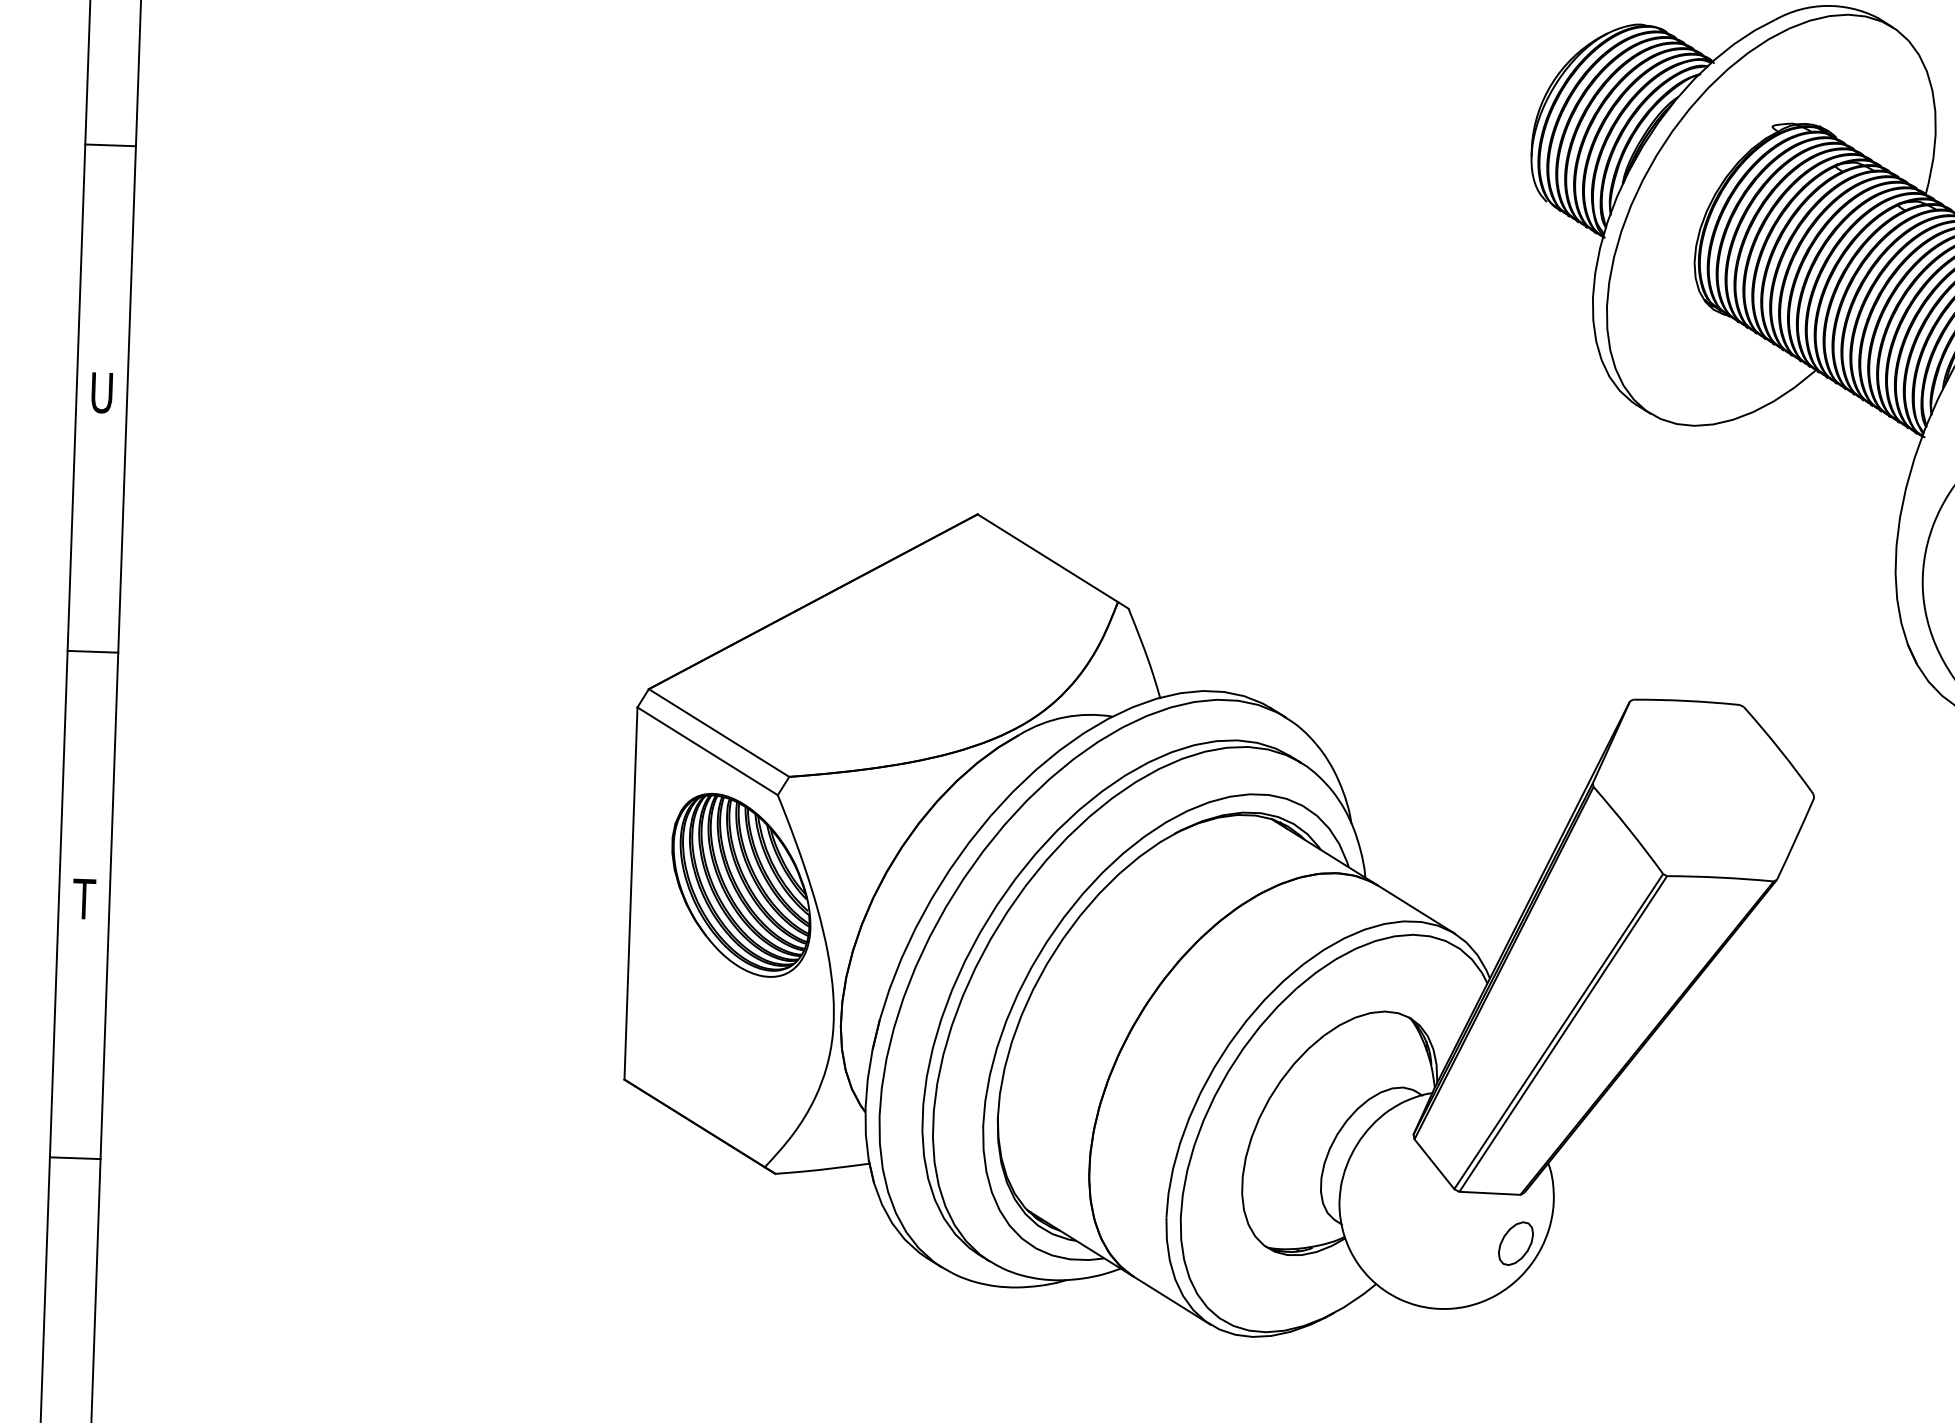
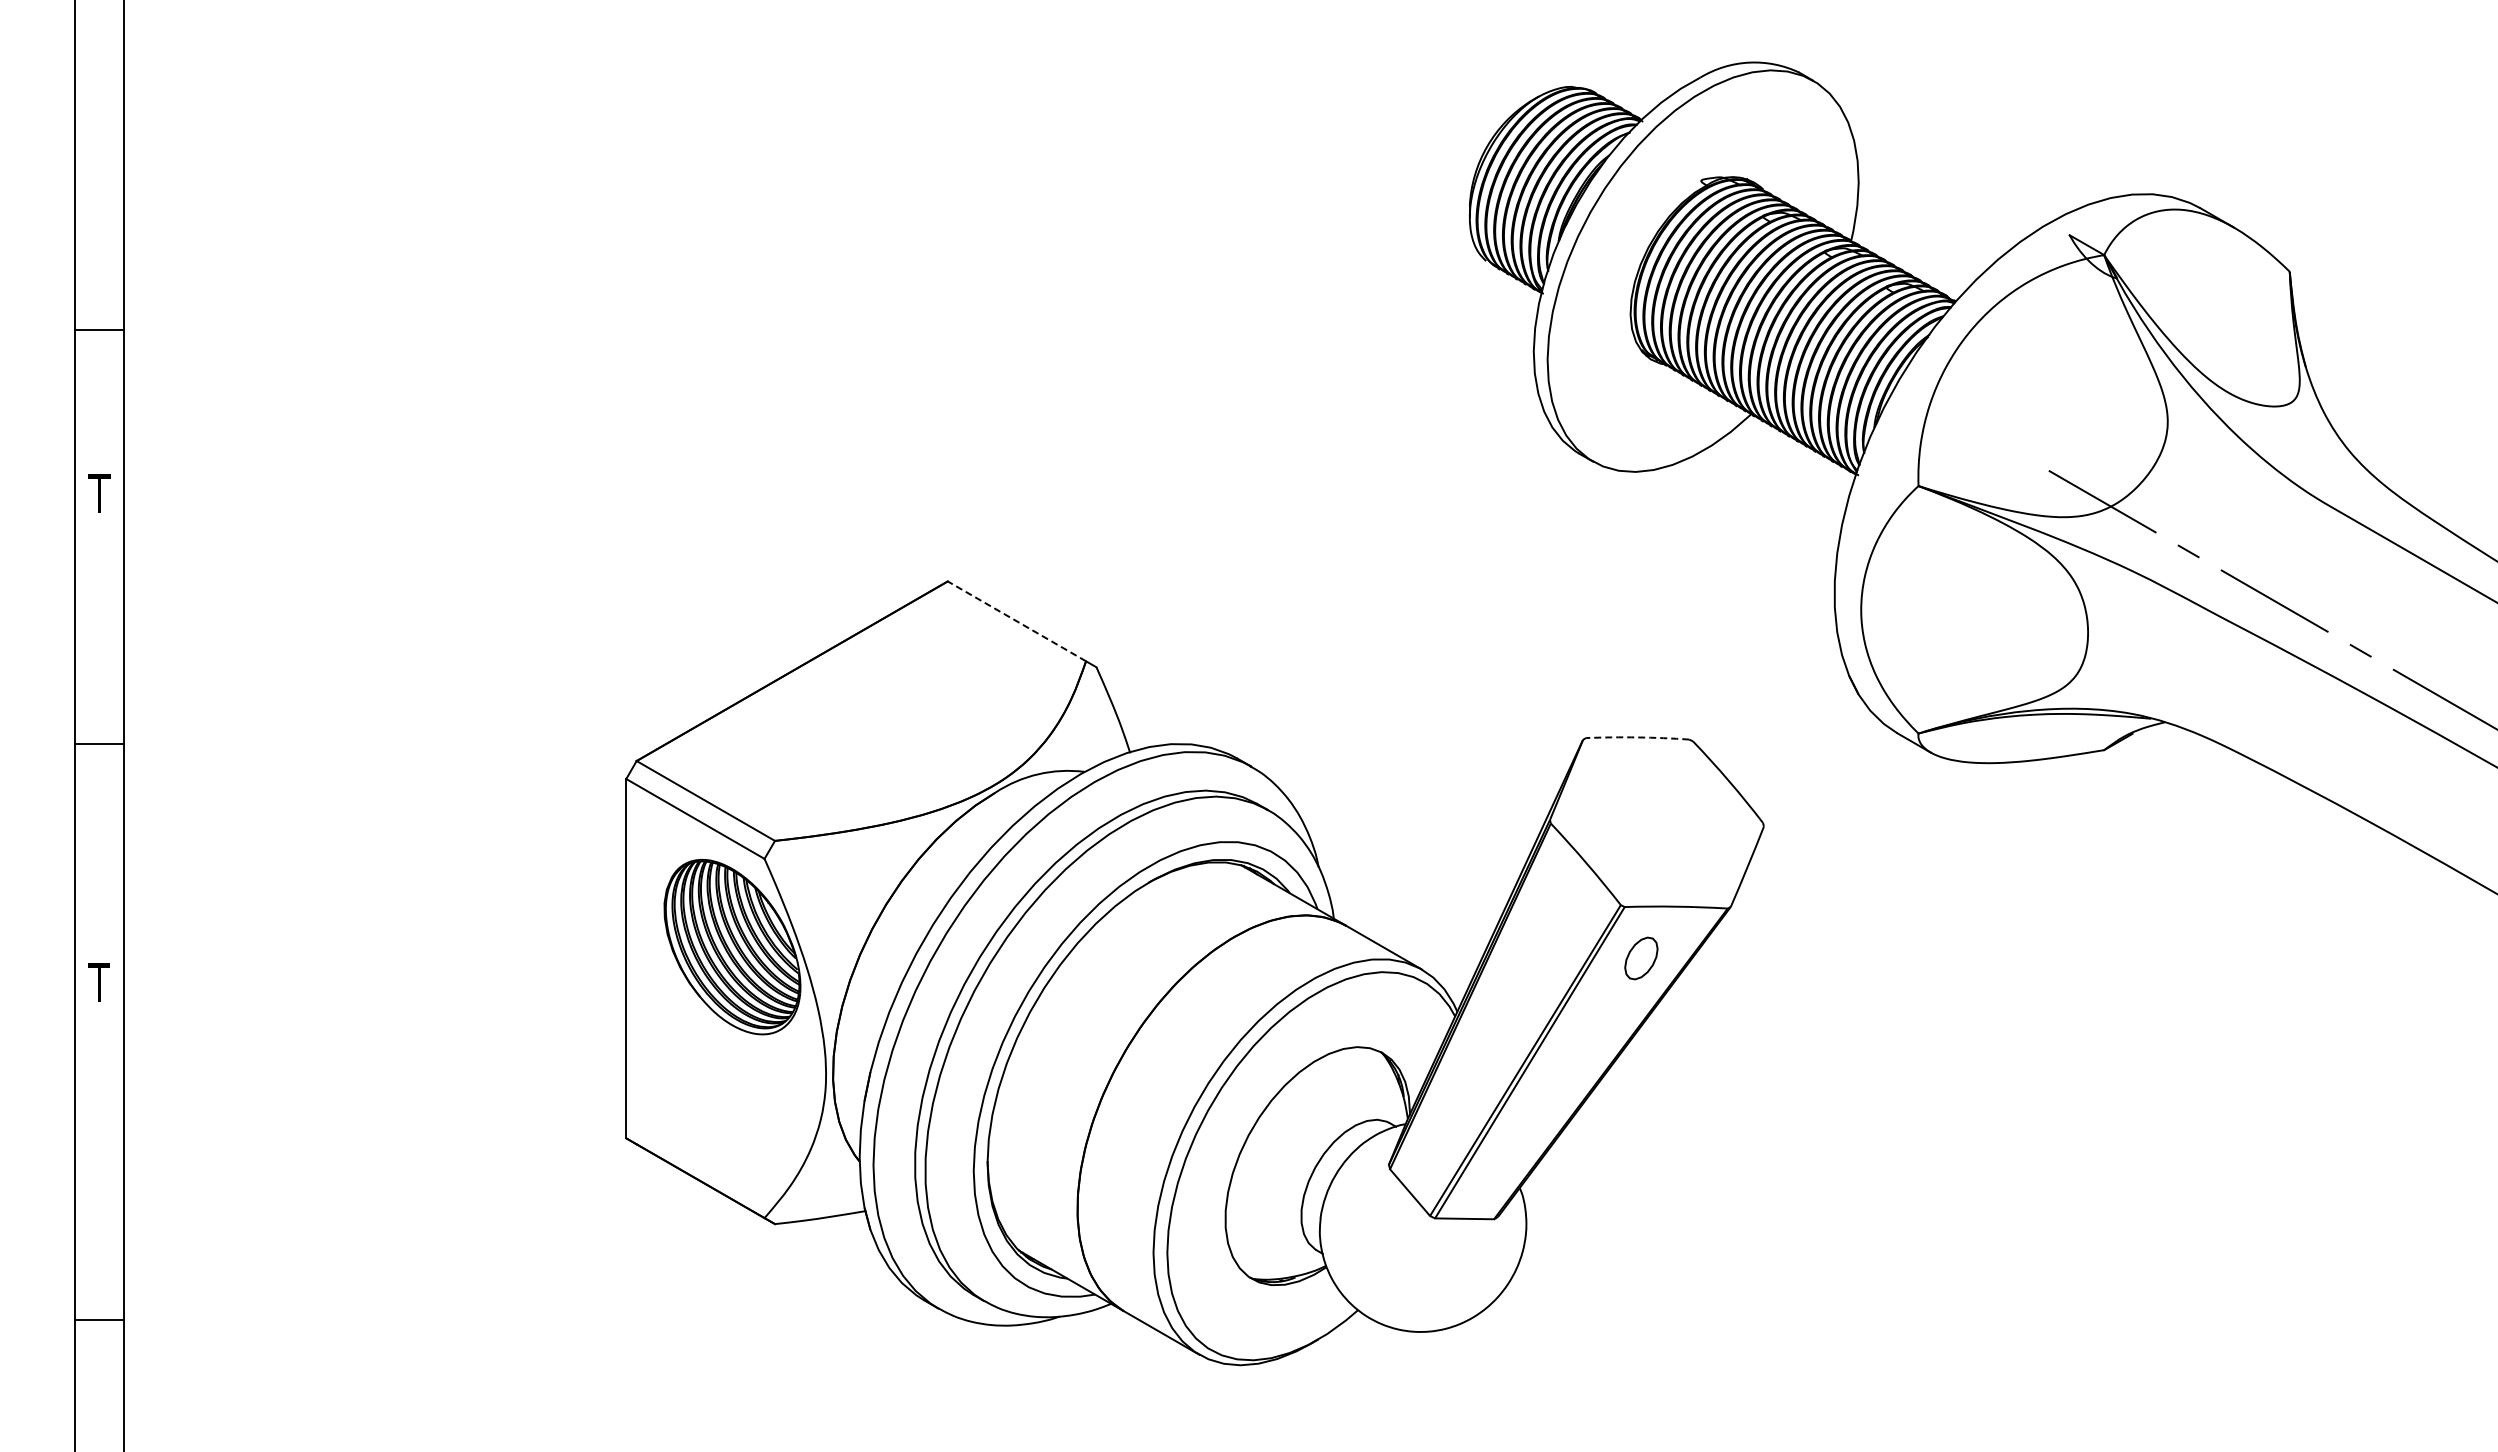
line: (109, 144) -> (98, 329), moved
text: (102, 392) -> (99, 493), U -> T
line: (1047, 558) -> (1016, 621), solid -> dashed
arc: (1686, 700) -> (1637, 737), solid -> dashed
line: (74, 1158) -> (98, 1319), moved
part: (1516, 1243) -> (1641, 958), moved

